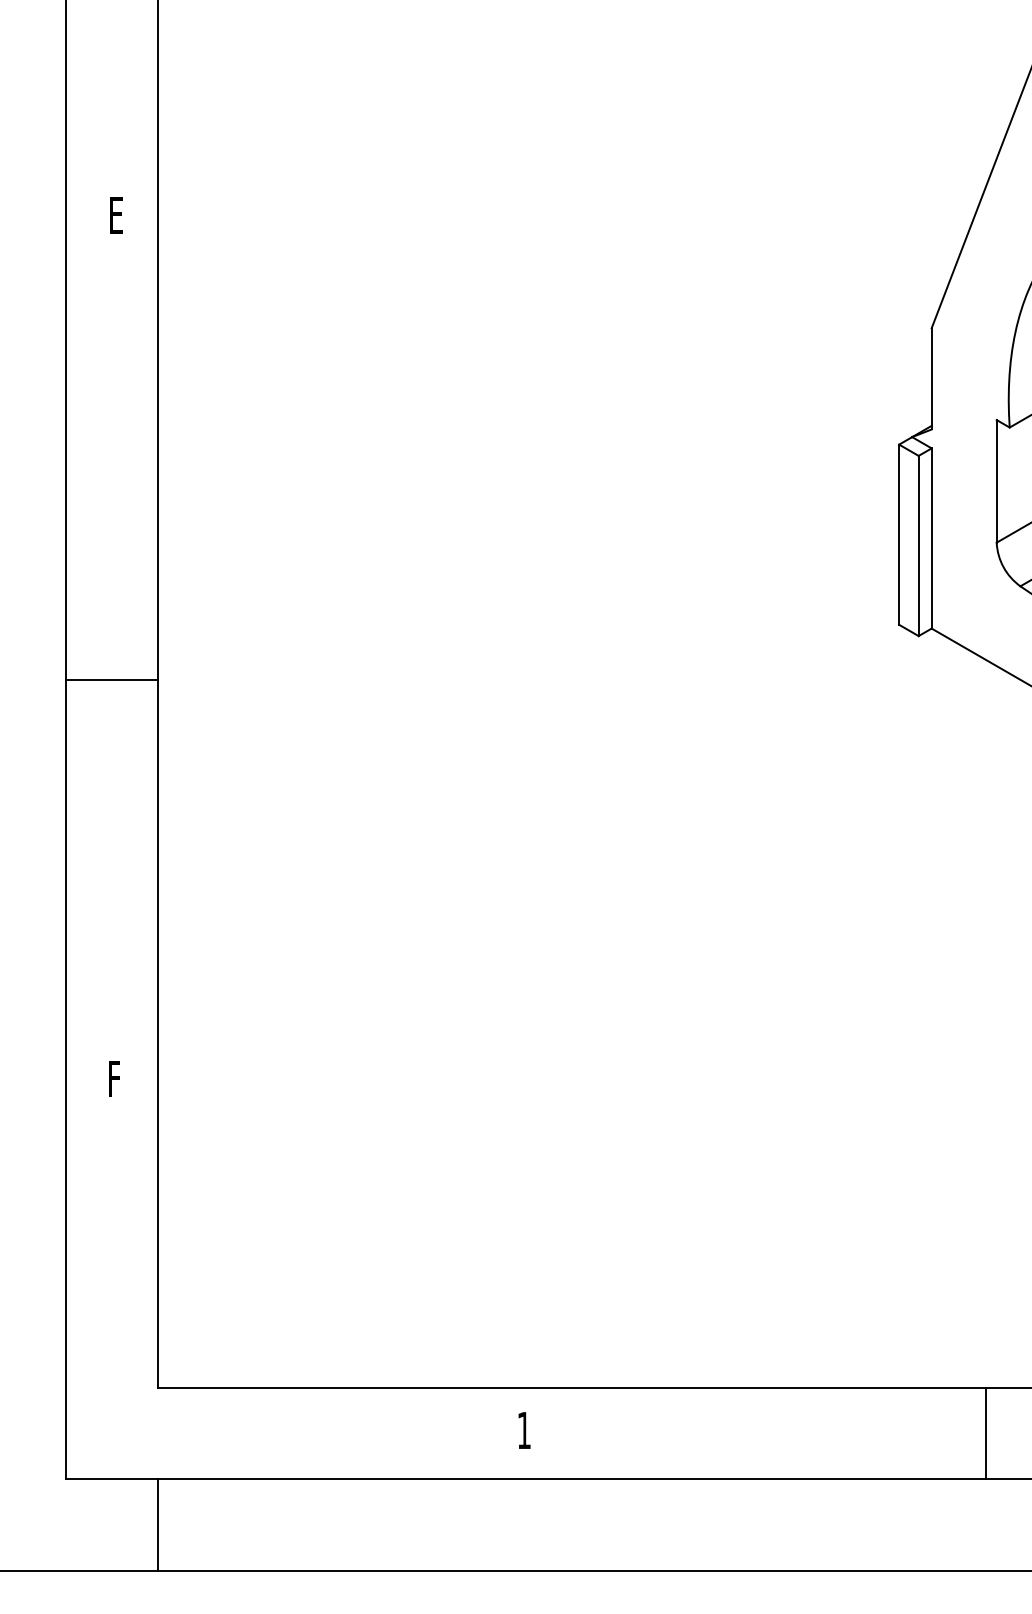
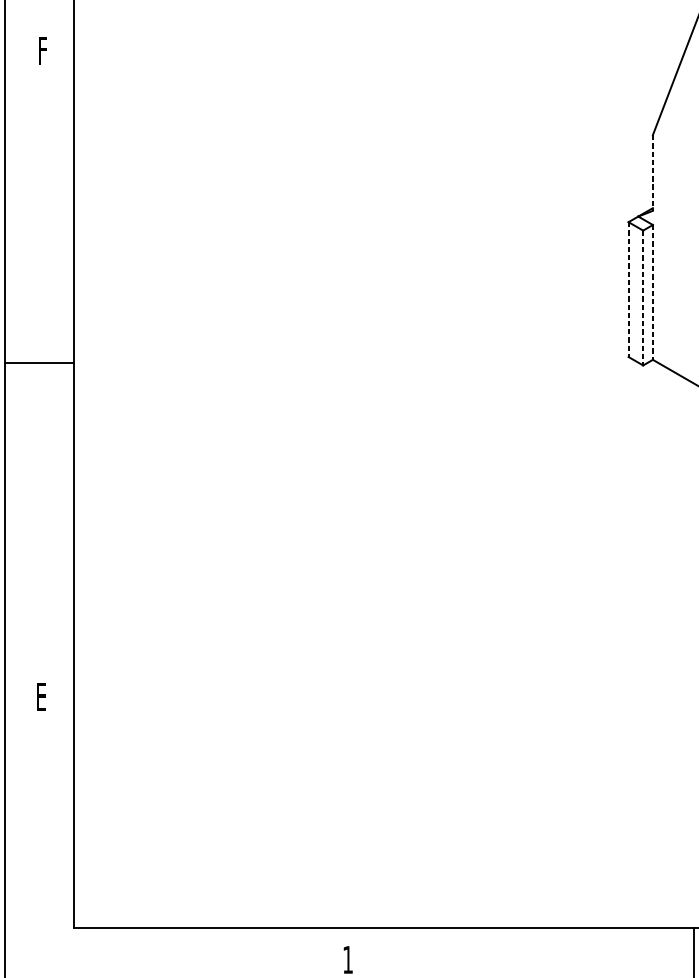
text: (116, 215) -> (42, 50), E -> F
line: (931, 378) -> (652, 172), solid -> dashed
line: (899, 535) -> (628, 290), solid -> dashed
line: (931, 538) -> (652, 292), solid -> dashed
line: (918, 546) -> (643, 298), solid -> dashed
line: (112, 679) -> (39, 362), moved
text: (114, 1078) -> (41, 696), F -> E

